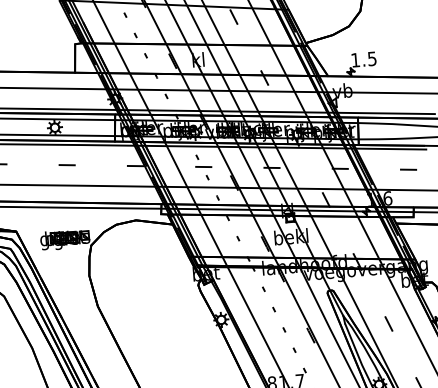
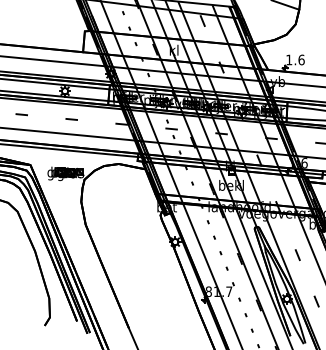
text: (372, 58) -> (301, 59), 1.5 -> 1.6

